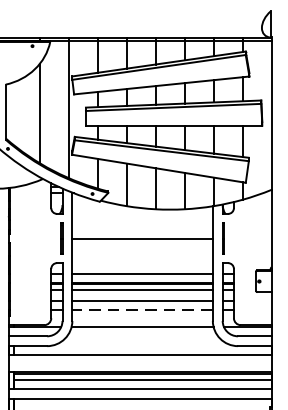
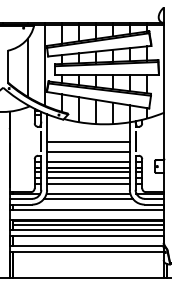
line: (142, 255) -> (88, 151), added
line: (140, 310) -> (87, 183), dashed -> solid
line: (142, 337) -> (88, 199), added

